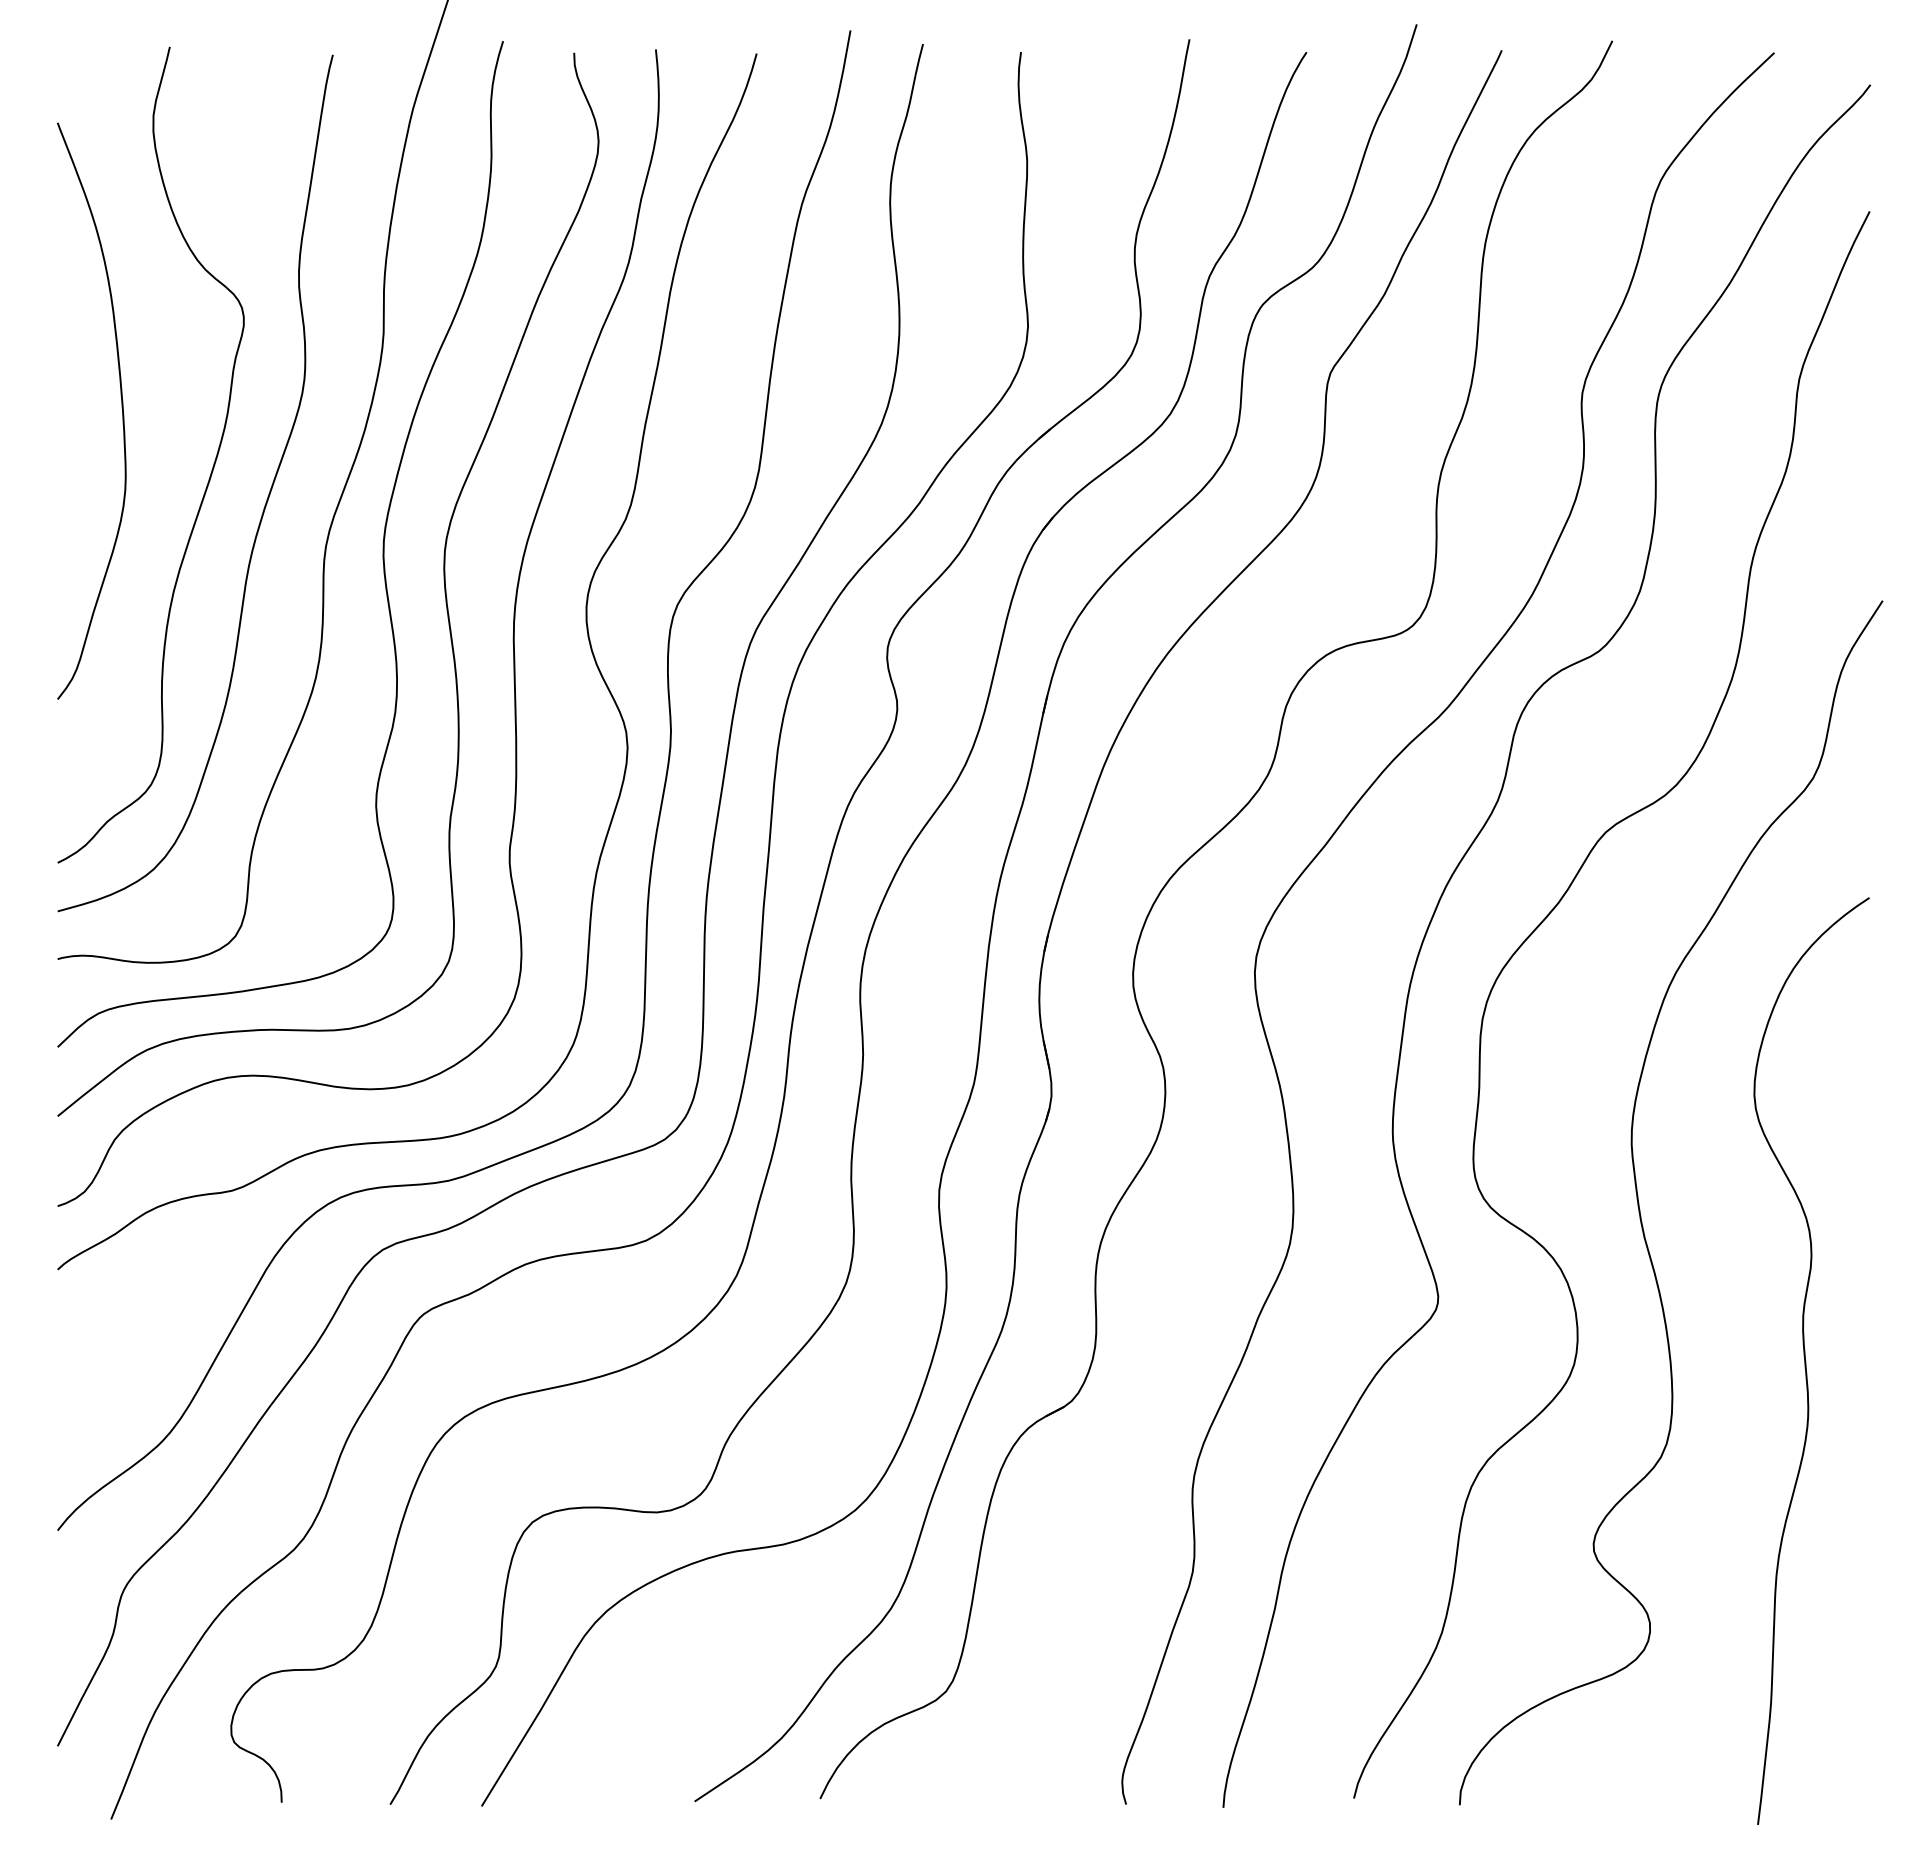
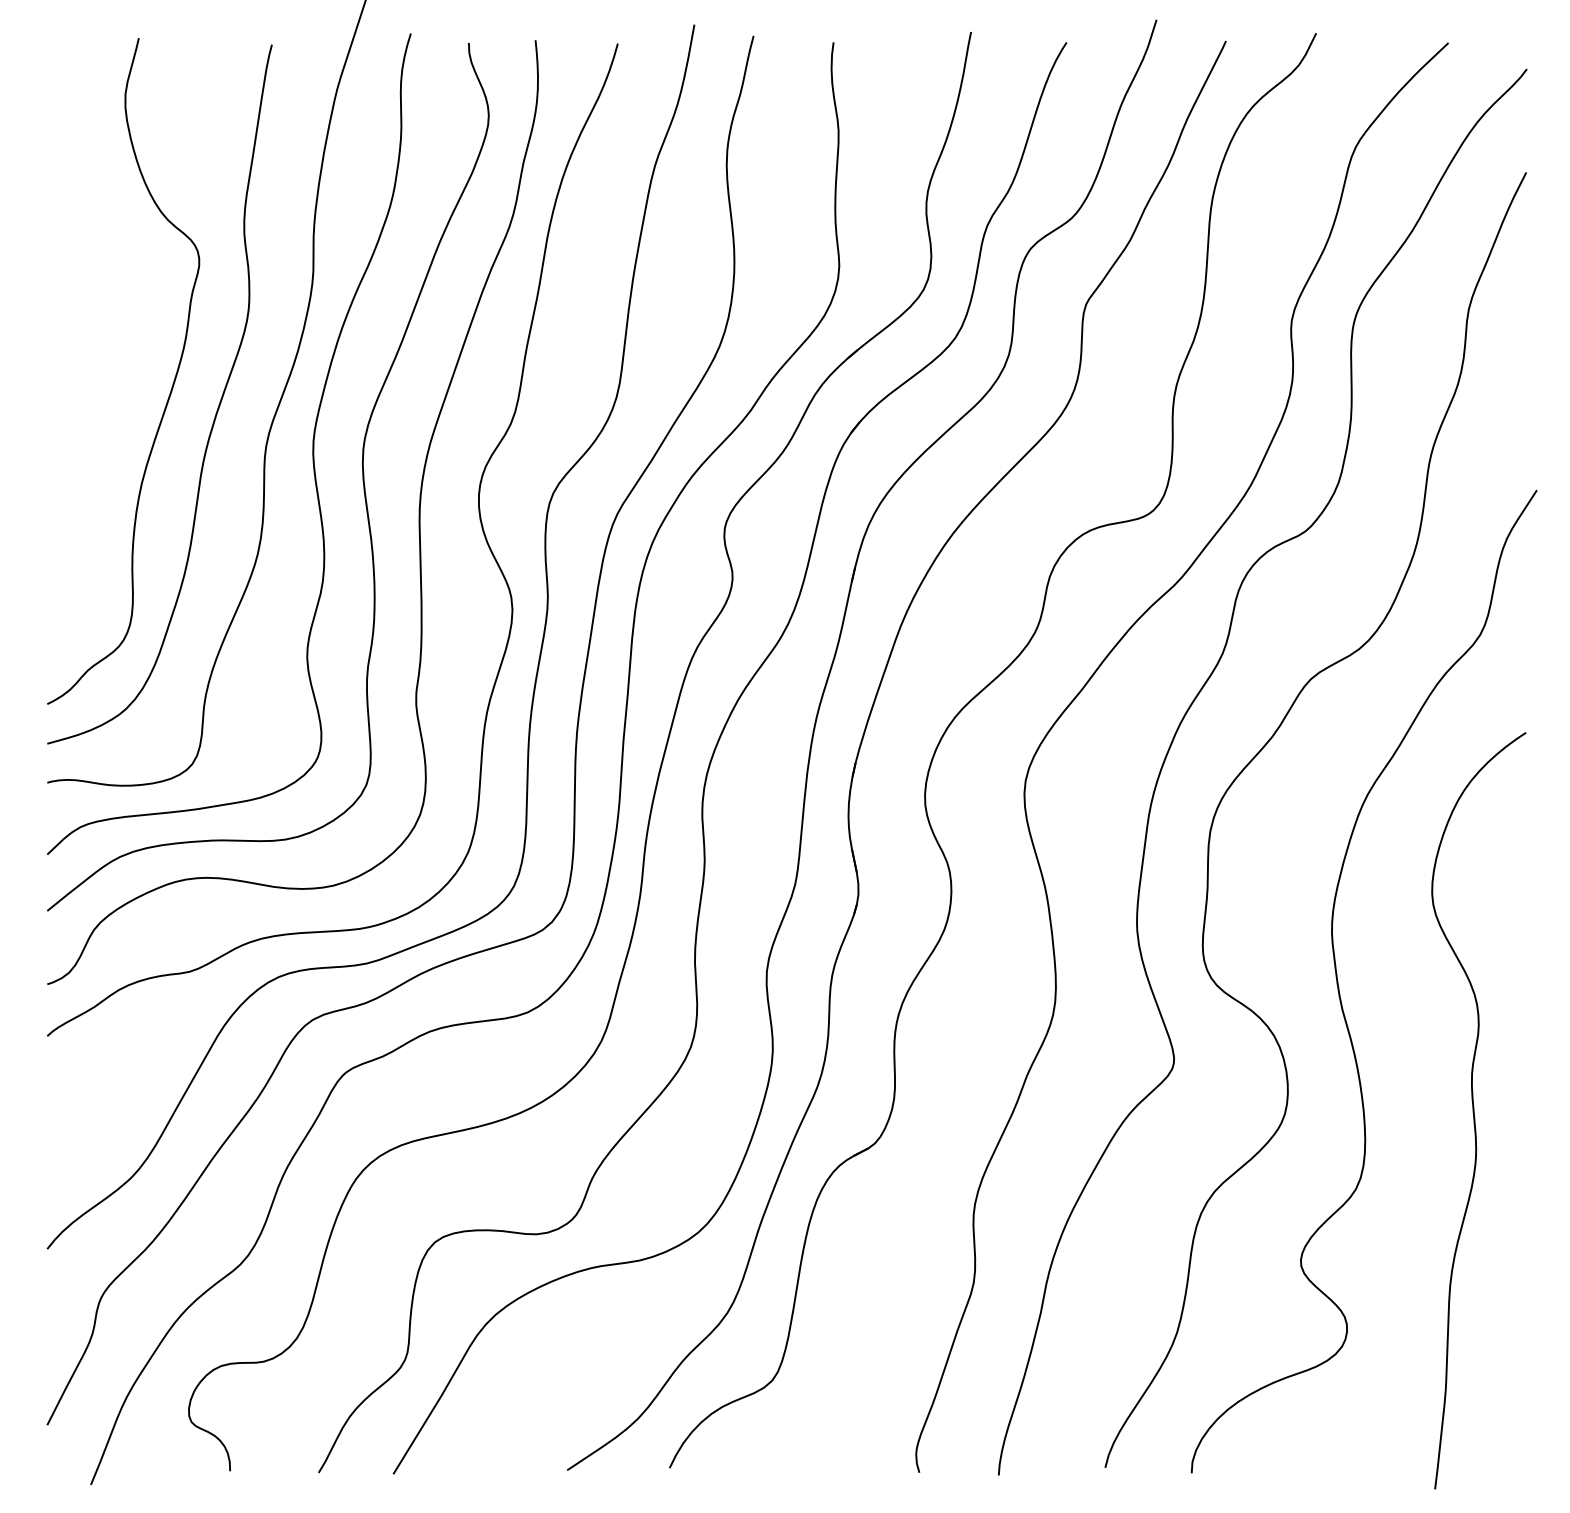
curve: (121, 408) -> (99, 333), removed

